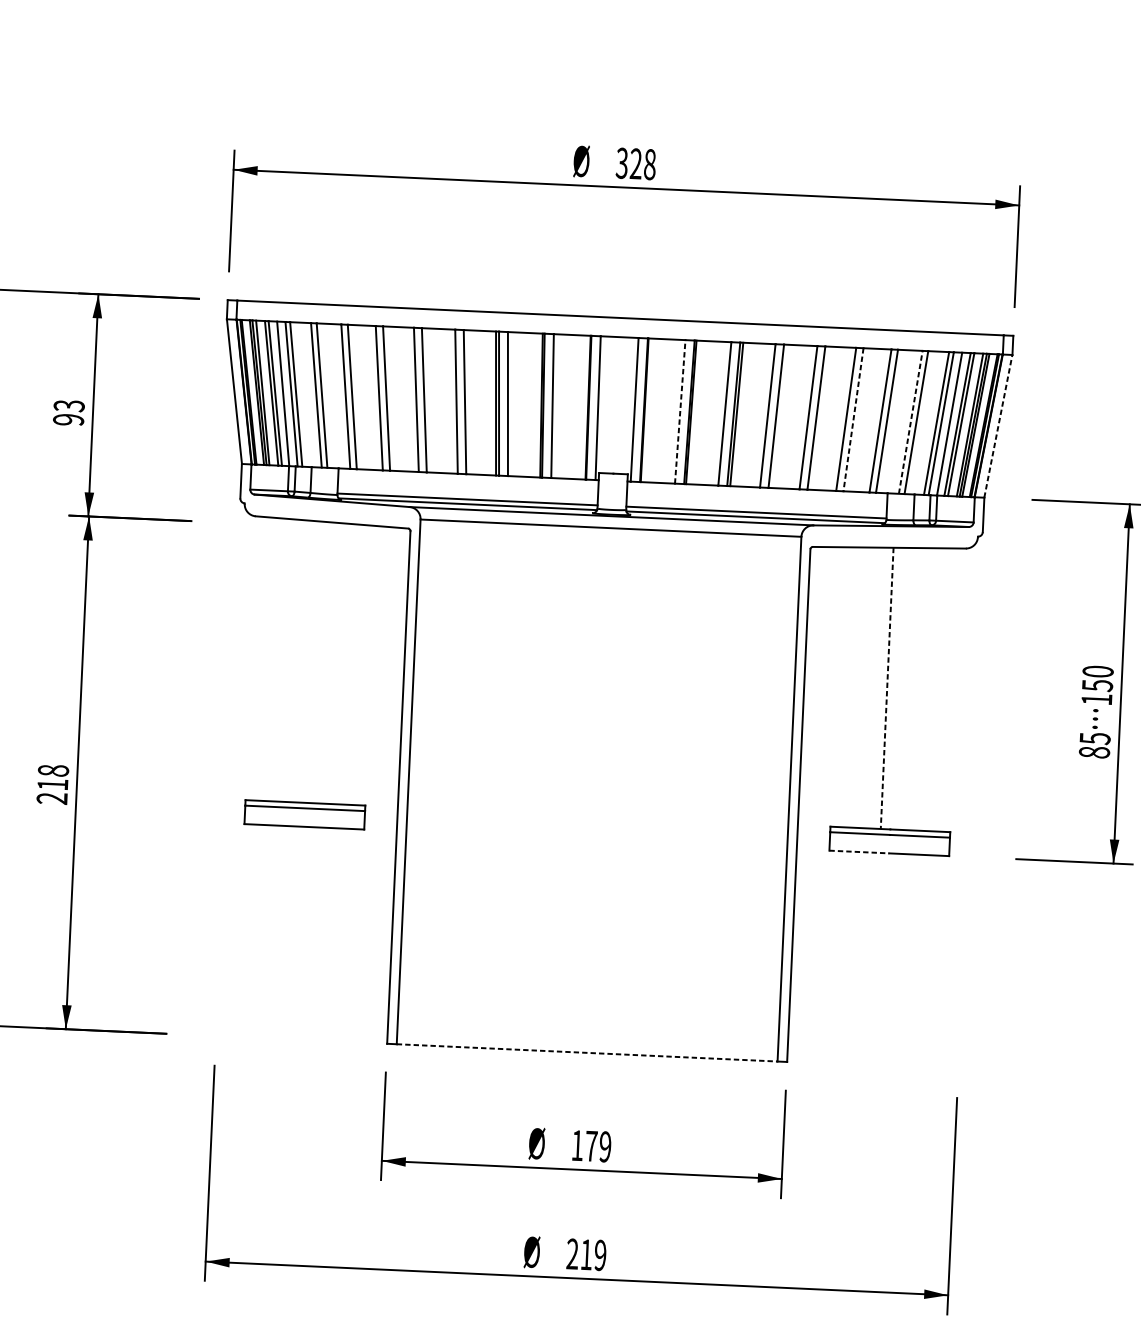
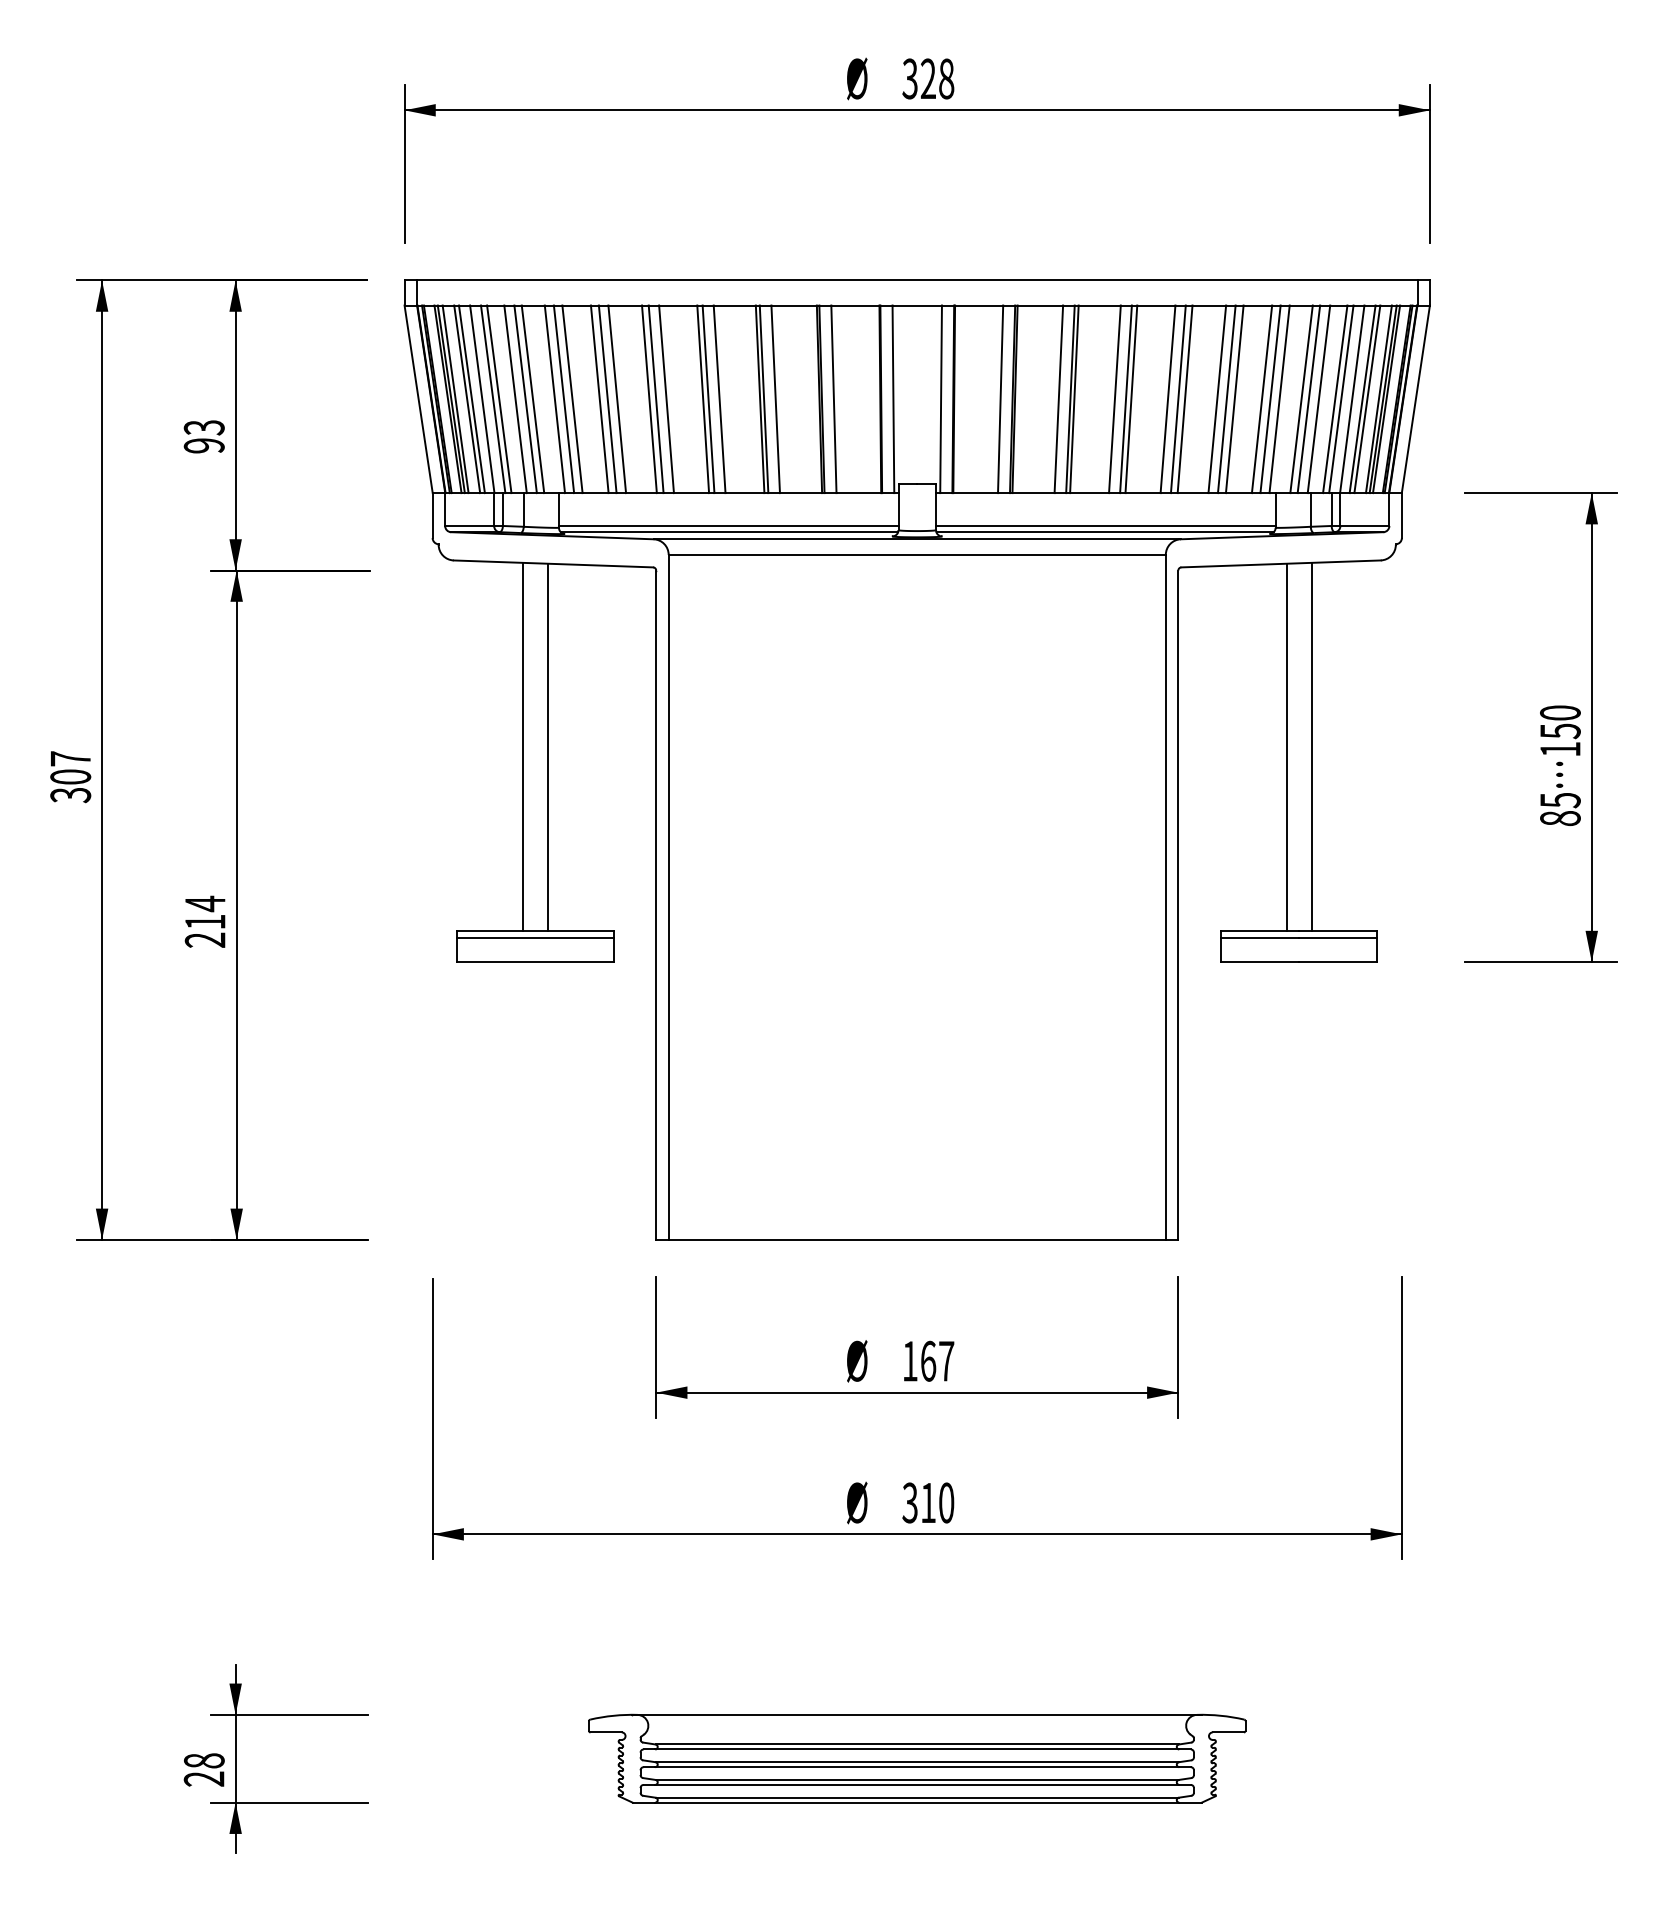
line: (308, 395) -> (515, 399), added
line: (338, 396) -> (554, 399), added
line: (372, 398) -> (599, 399), added
line: (411, 399) -> (649, 399), added
line: (452, 401) -> (703, 399), added
line: (680, 412) -> (1000, 399), dashed -> solid
line: (780, 416) -> (1131, 399), added
line: (821, 418) -> (1184, 399), added
line: (853, 419) -> (1226, 399), dashed -> solid
line: (859, 420) -> (1234, 399), added
line: (893, 421) -> (1279, 399), added
line: (910, 421) -> (1301, 398), dashed -> solid
line: (923, 423) -> (1318, 399), added
line: (998, 426) -> (1415, 399), dashed -> solid
line: (301, 661) -> (522, 746), added
line: (321, 662) -> (547, 746), added
line: (887, 688) -> (1286, 747), dashed -> solid
line: (906, 688) -> (1311, 746), added
text: (53, 770) -> (205, 903), 218 -> 214
line: (859, 852) -> (1260, 962), dashed -> solid
line: (587, 1052) -> (917, 1239), dashed -> solid
text: (598, 1145) -> (937, 1360), 179 -> 167
text: (586, 1254) -> (928, 1502), 219 -> 310

